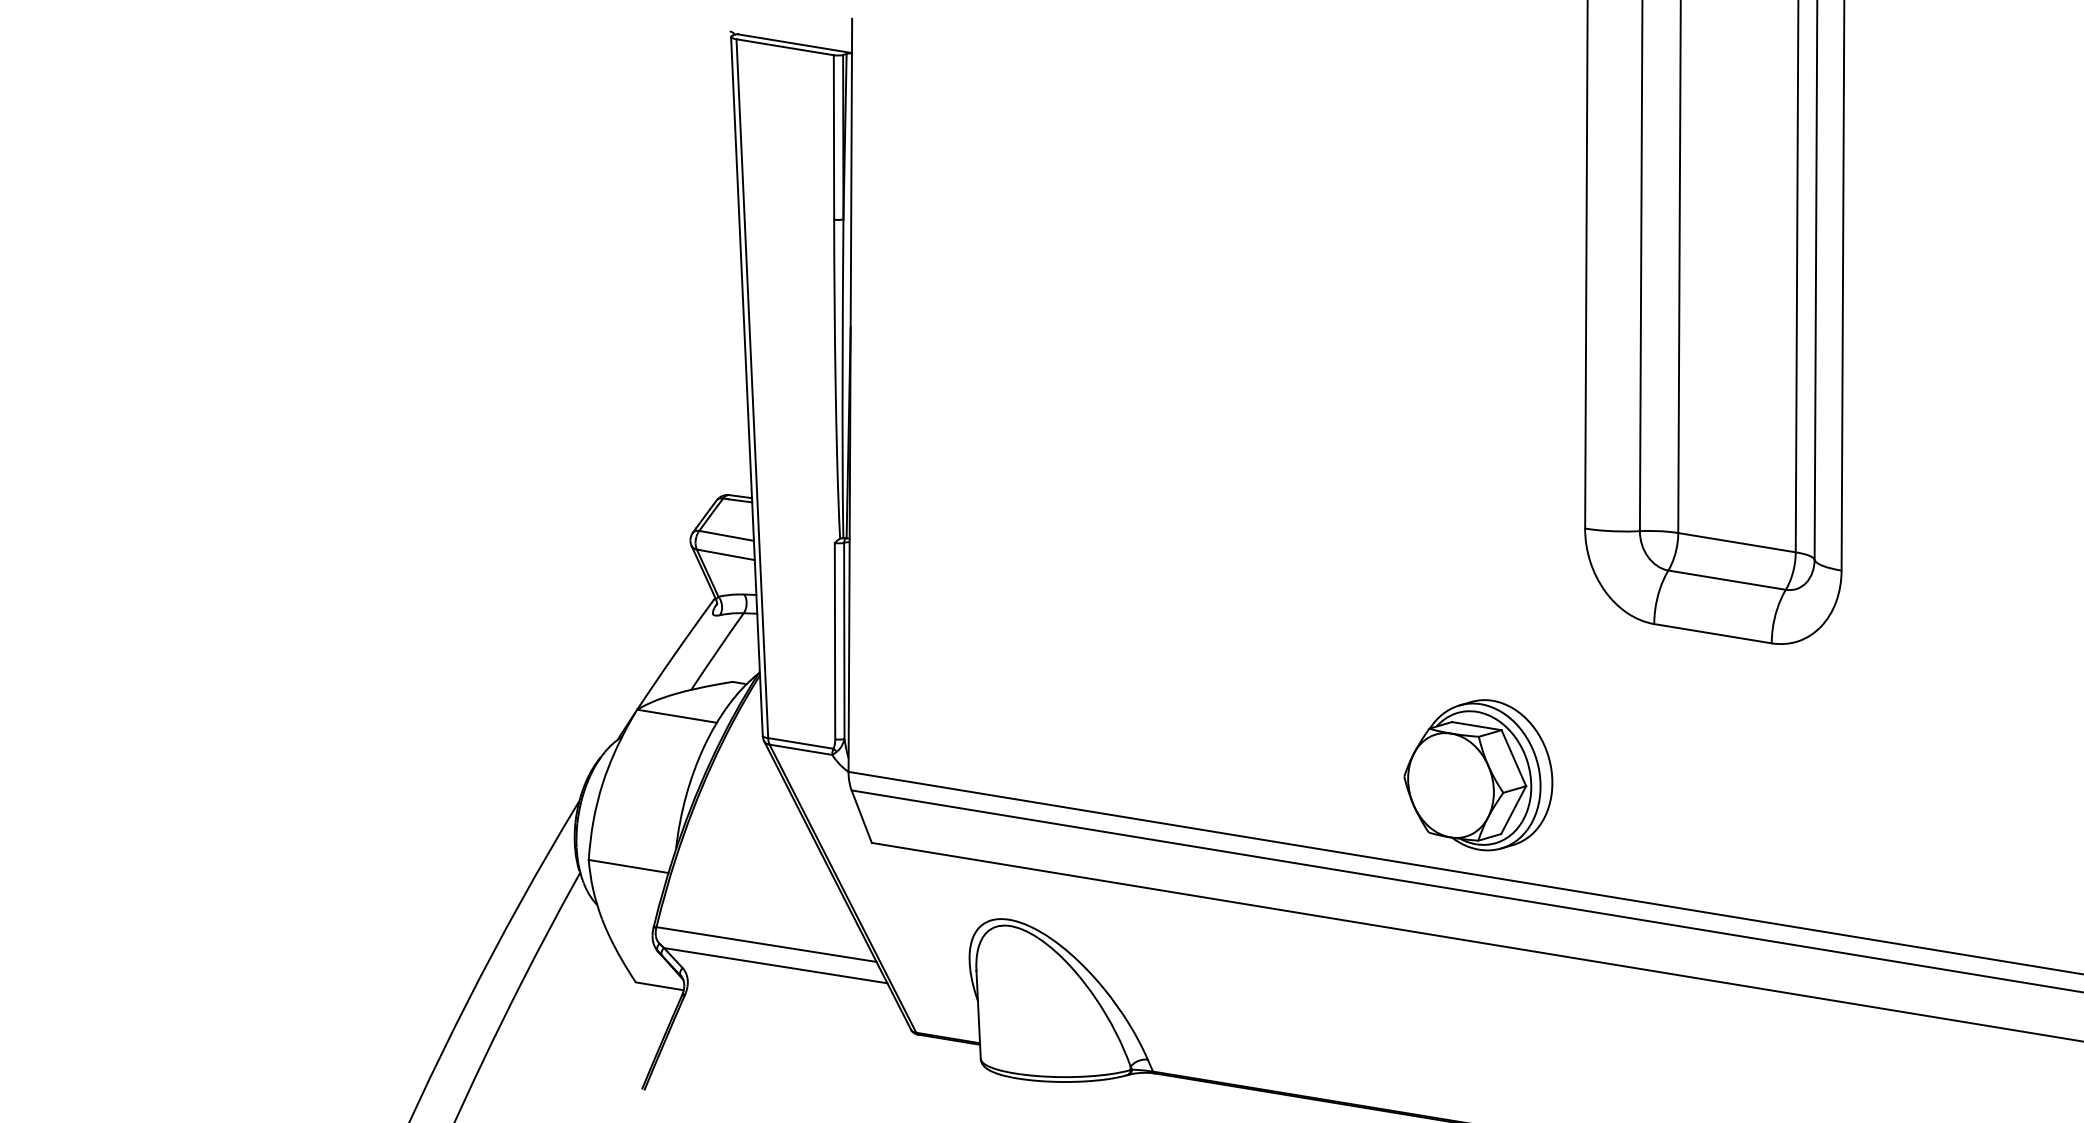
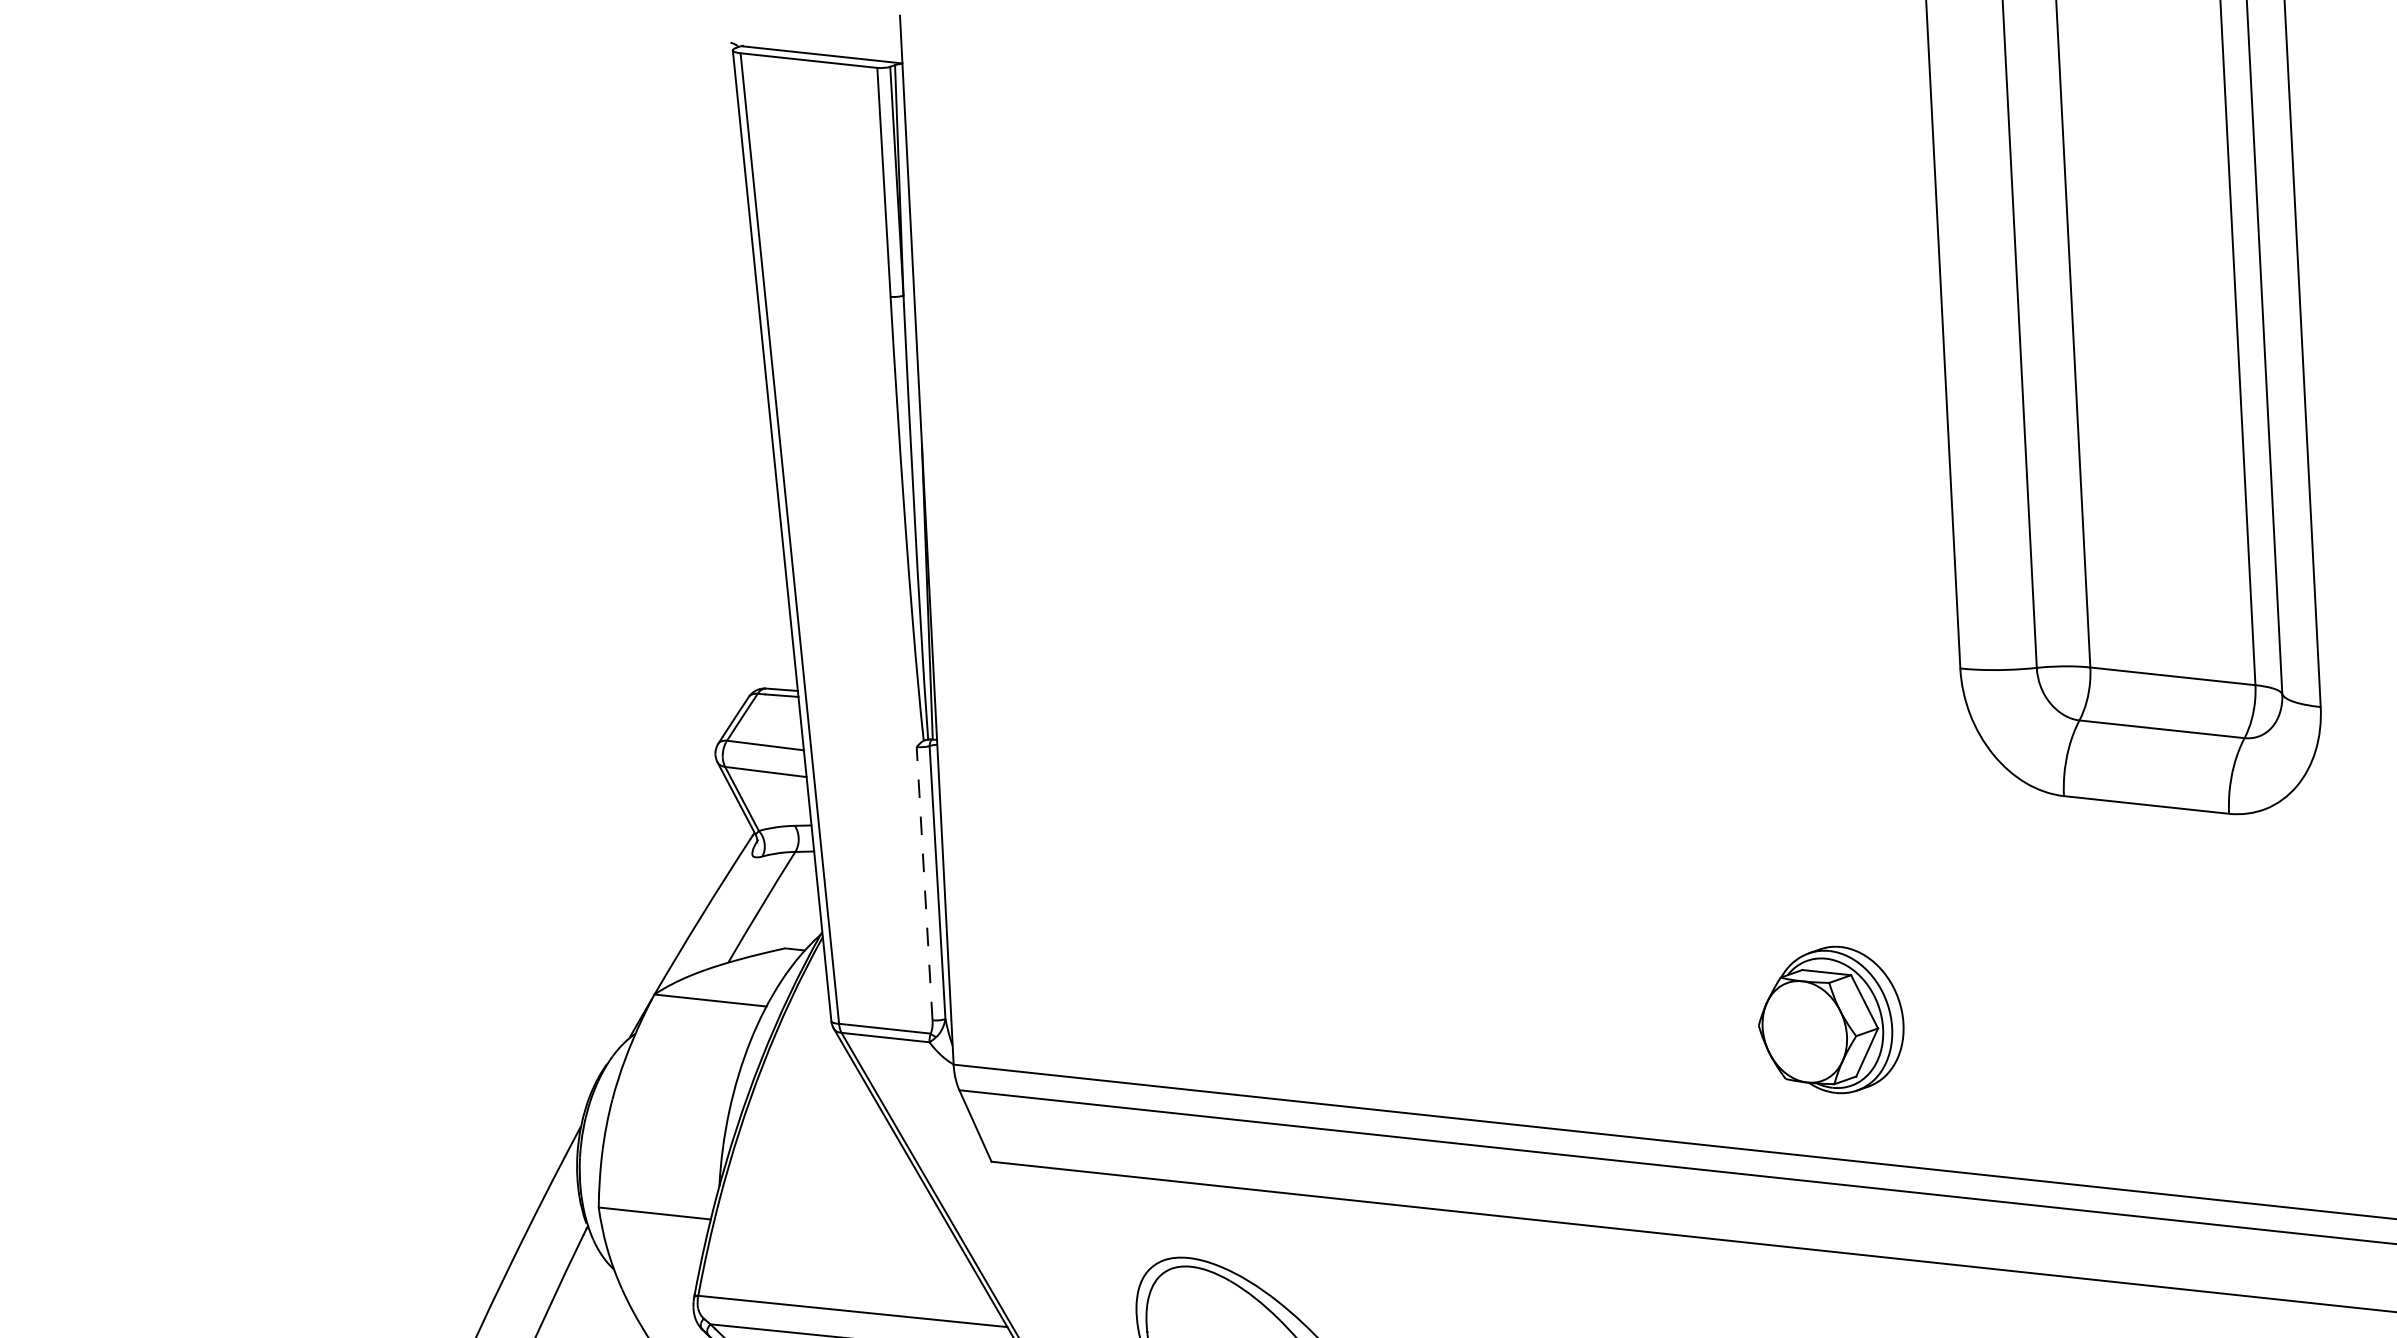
line: (835, 640) -> (925, 882), solid -> dashed
part: (1478, 775) -> (1831, 1020), size x0.7

